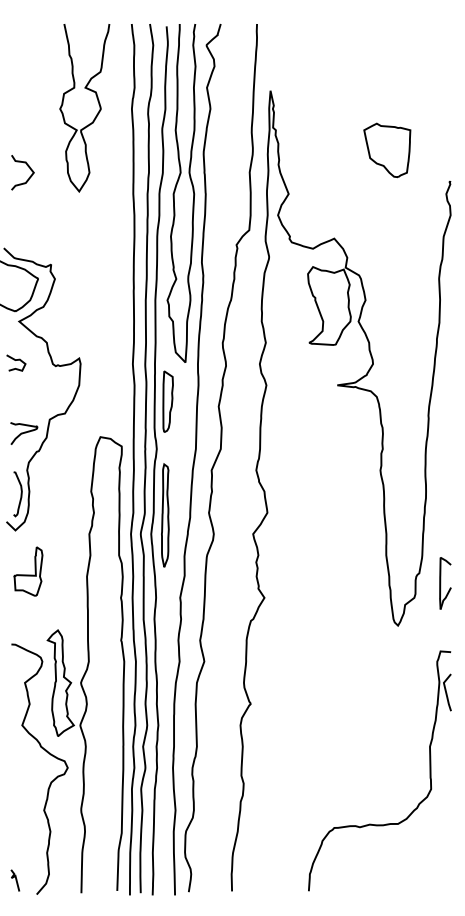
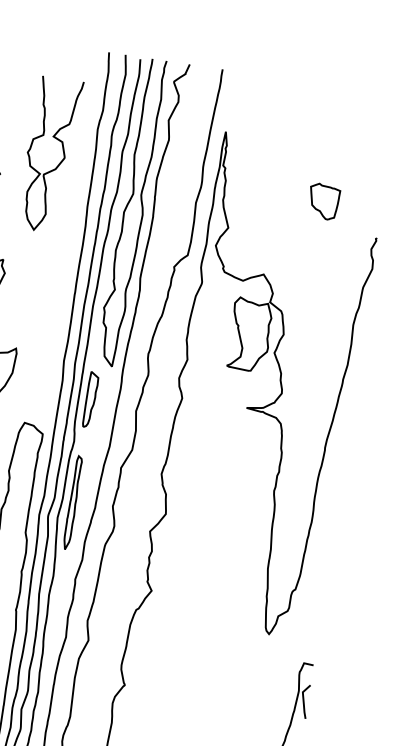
curve: (96, 114) -> (59, 162), moved
part: (387, 150) -> (323, 201), size x0.7
part: (445, 583) -> (317, 602), removed

